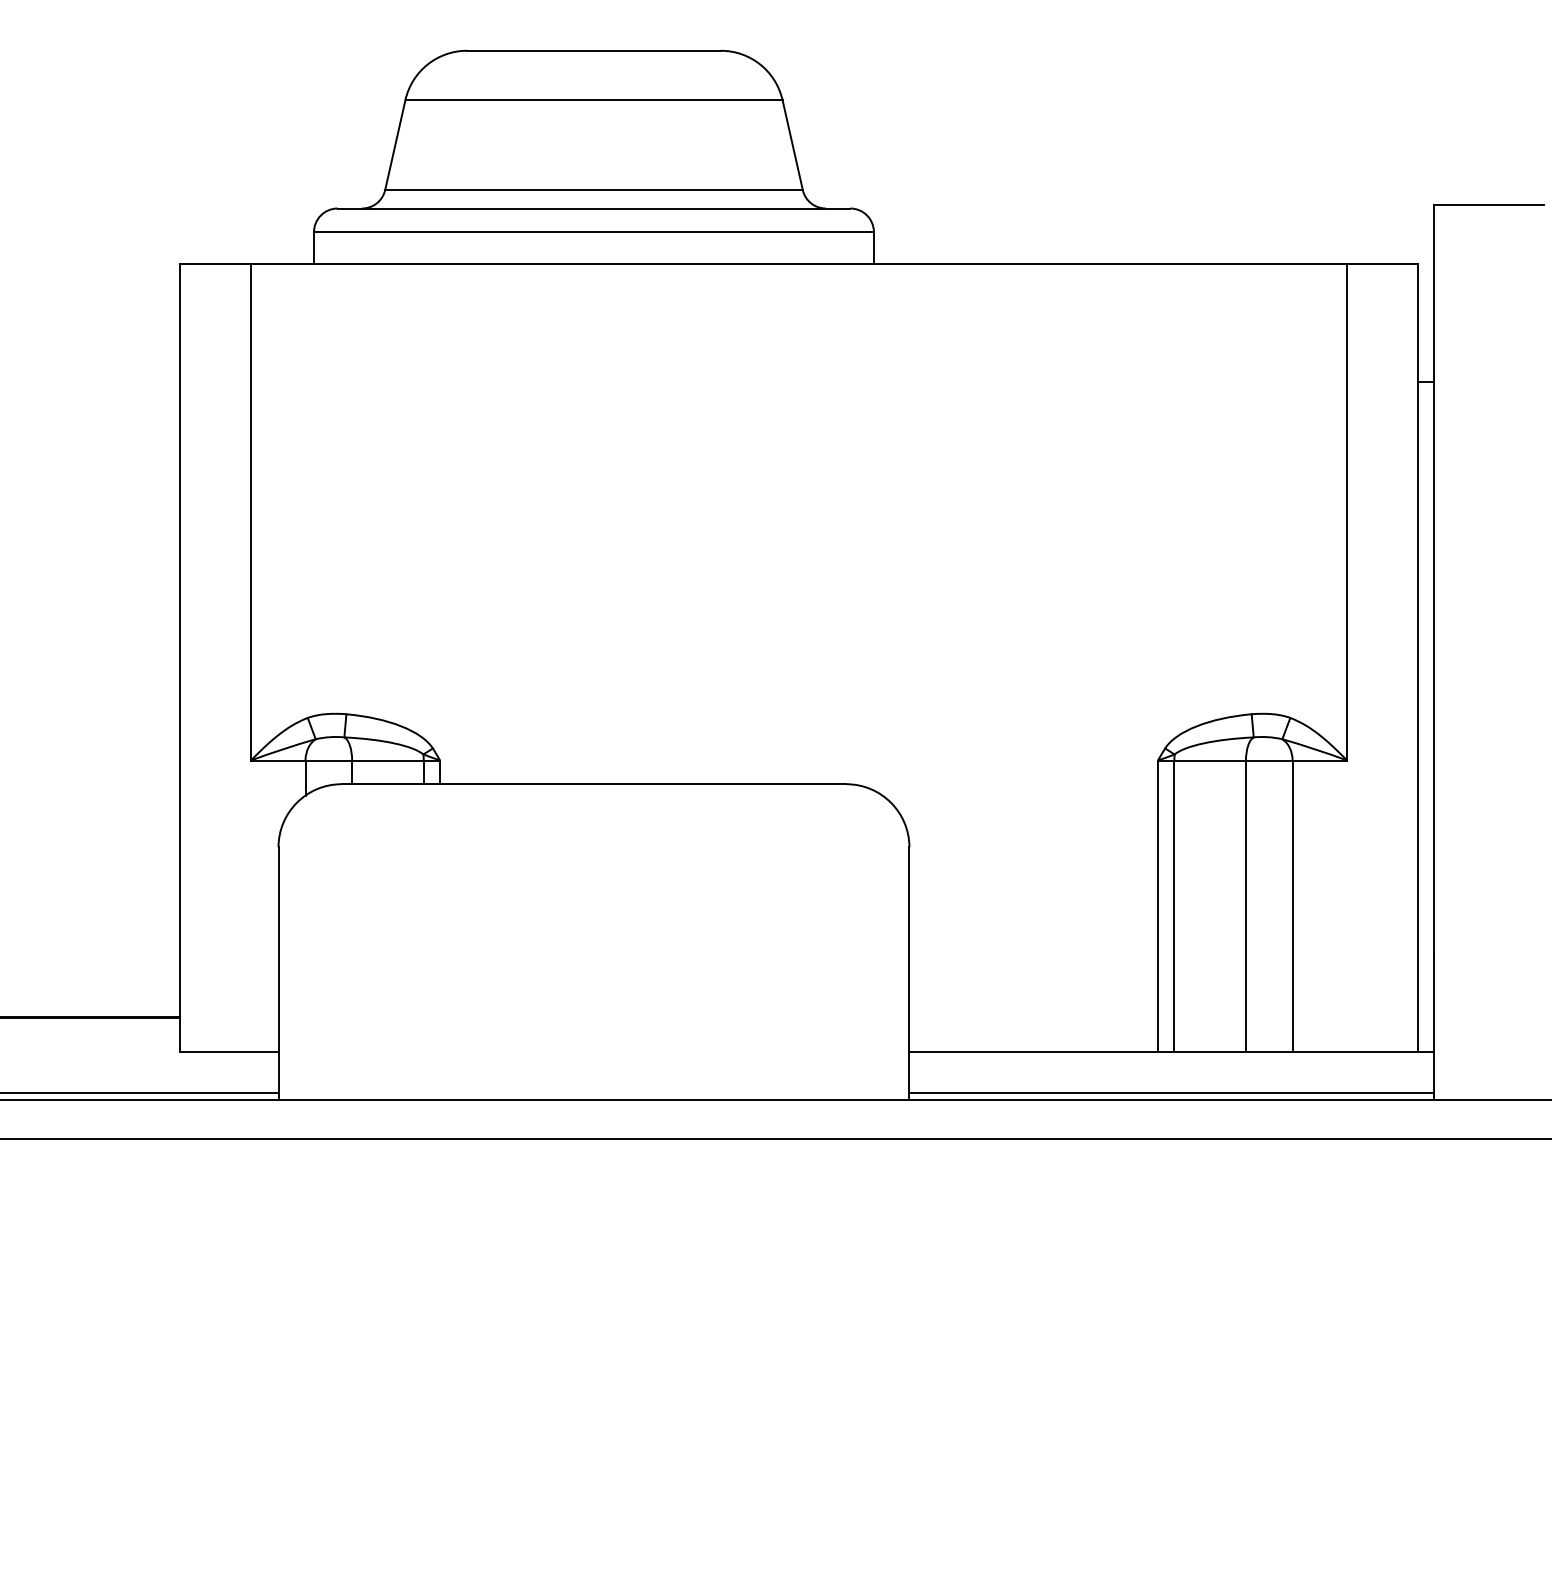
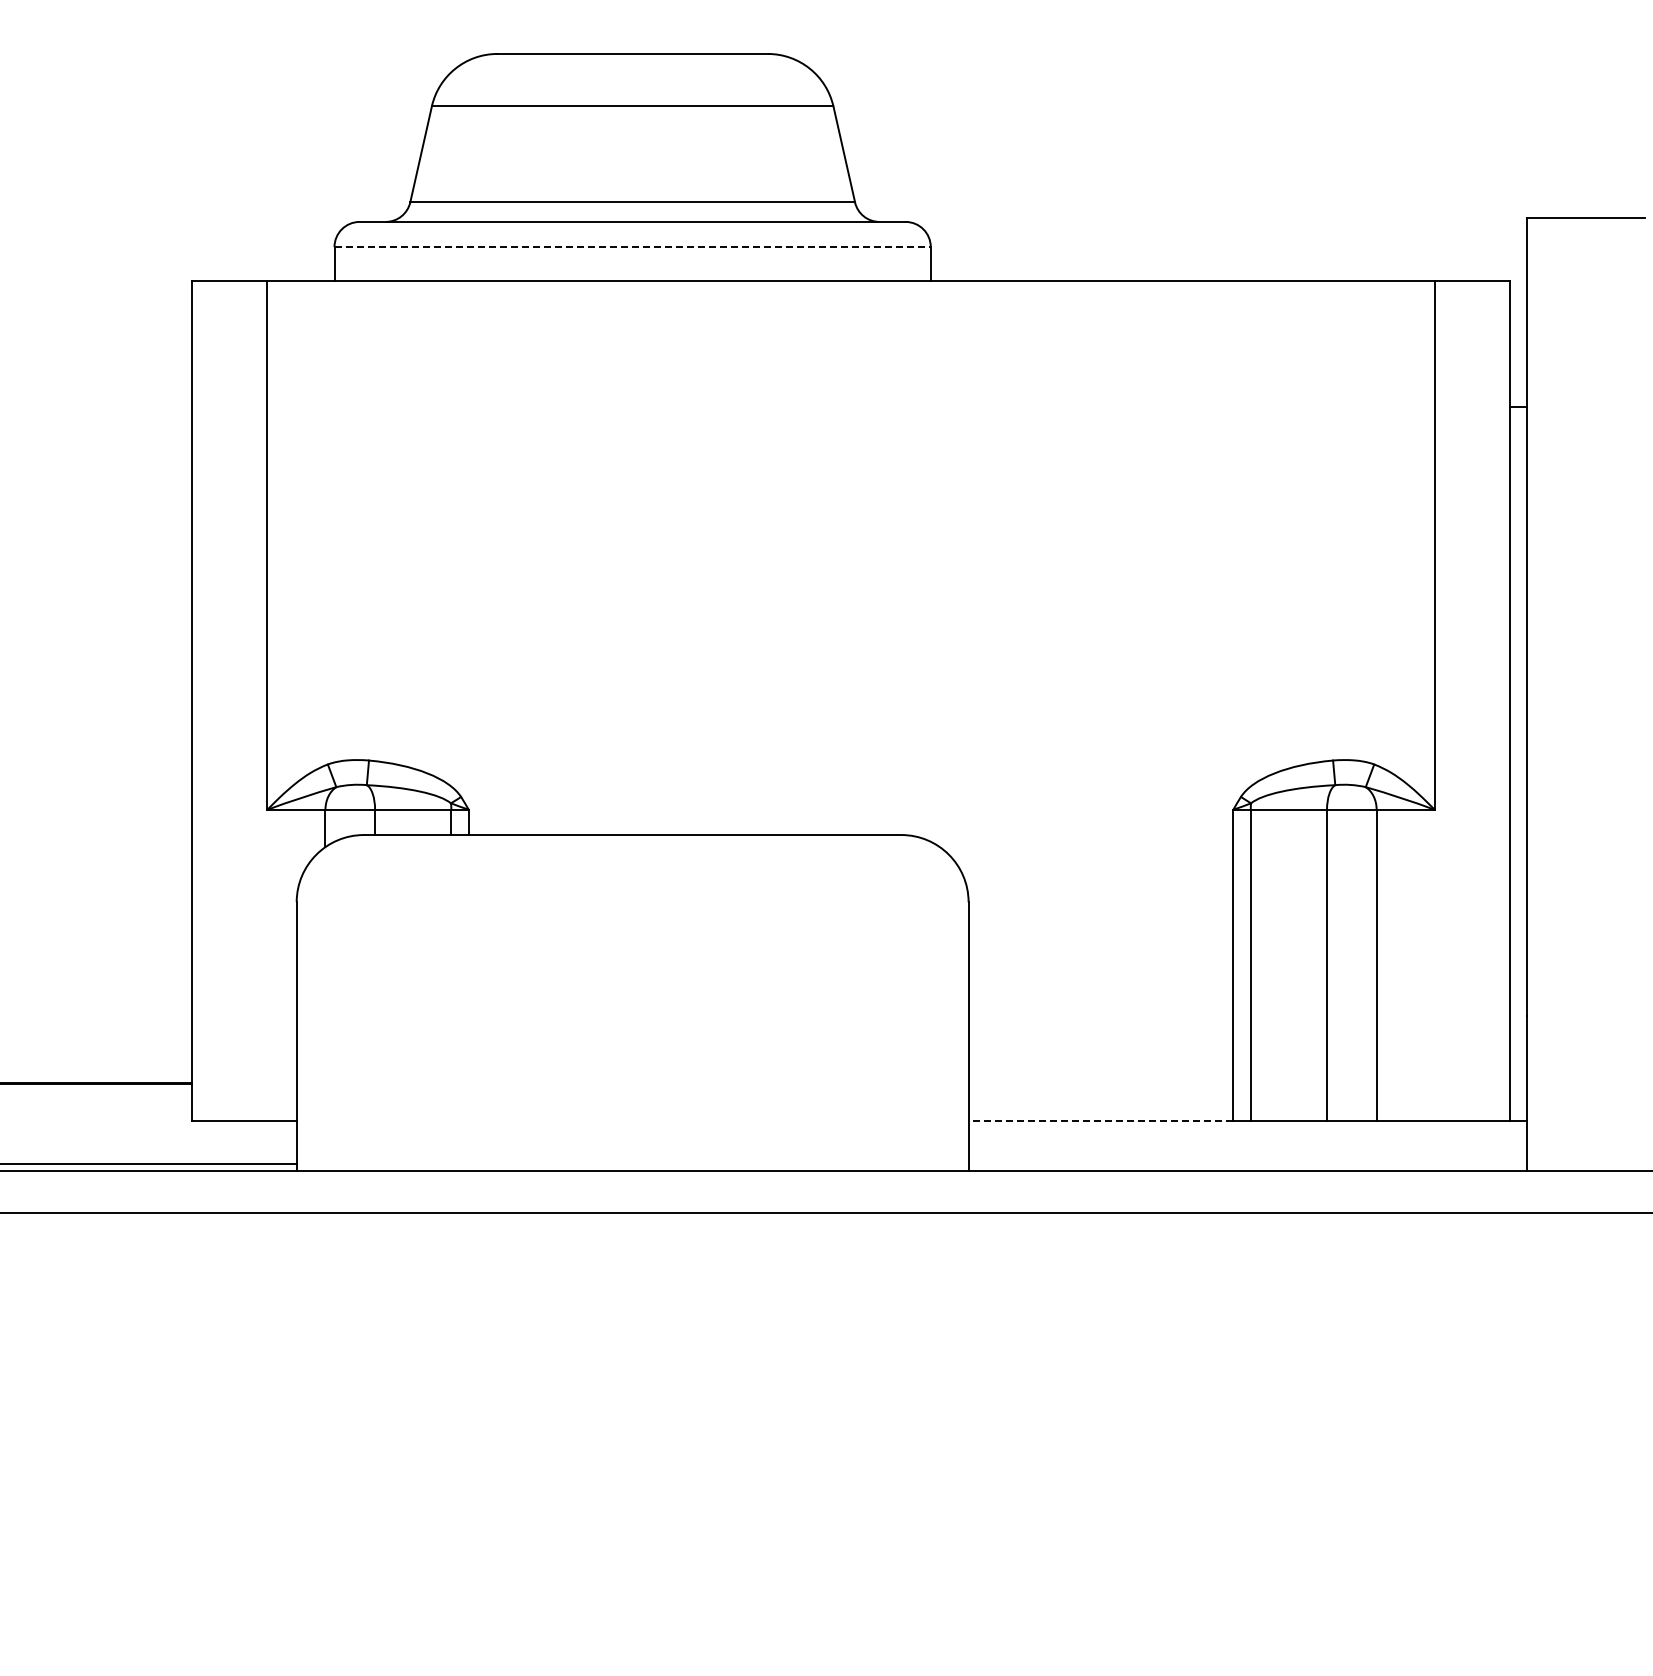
line: (594, 232) -> (633, 247), solid -> dashed
line: (1033, 1052) -> (1100, 1120), solid -> dashed
line: (1171, 1093) -> (1247, 1164), removed

